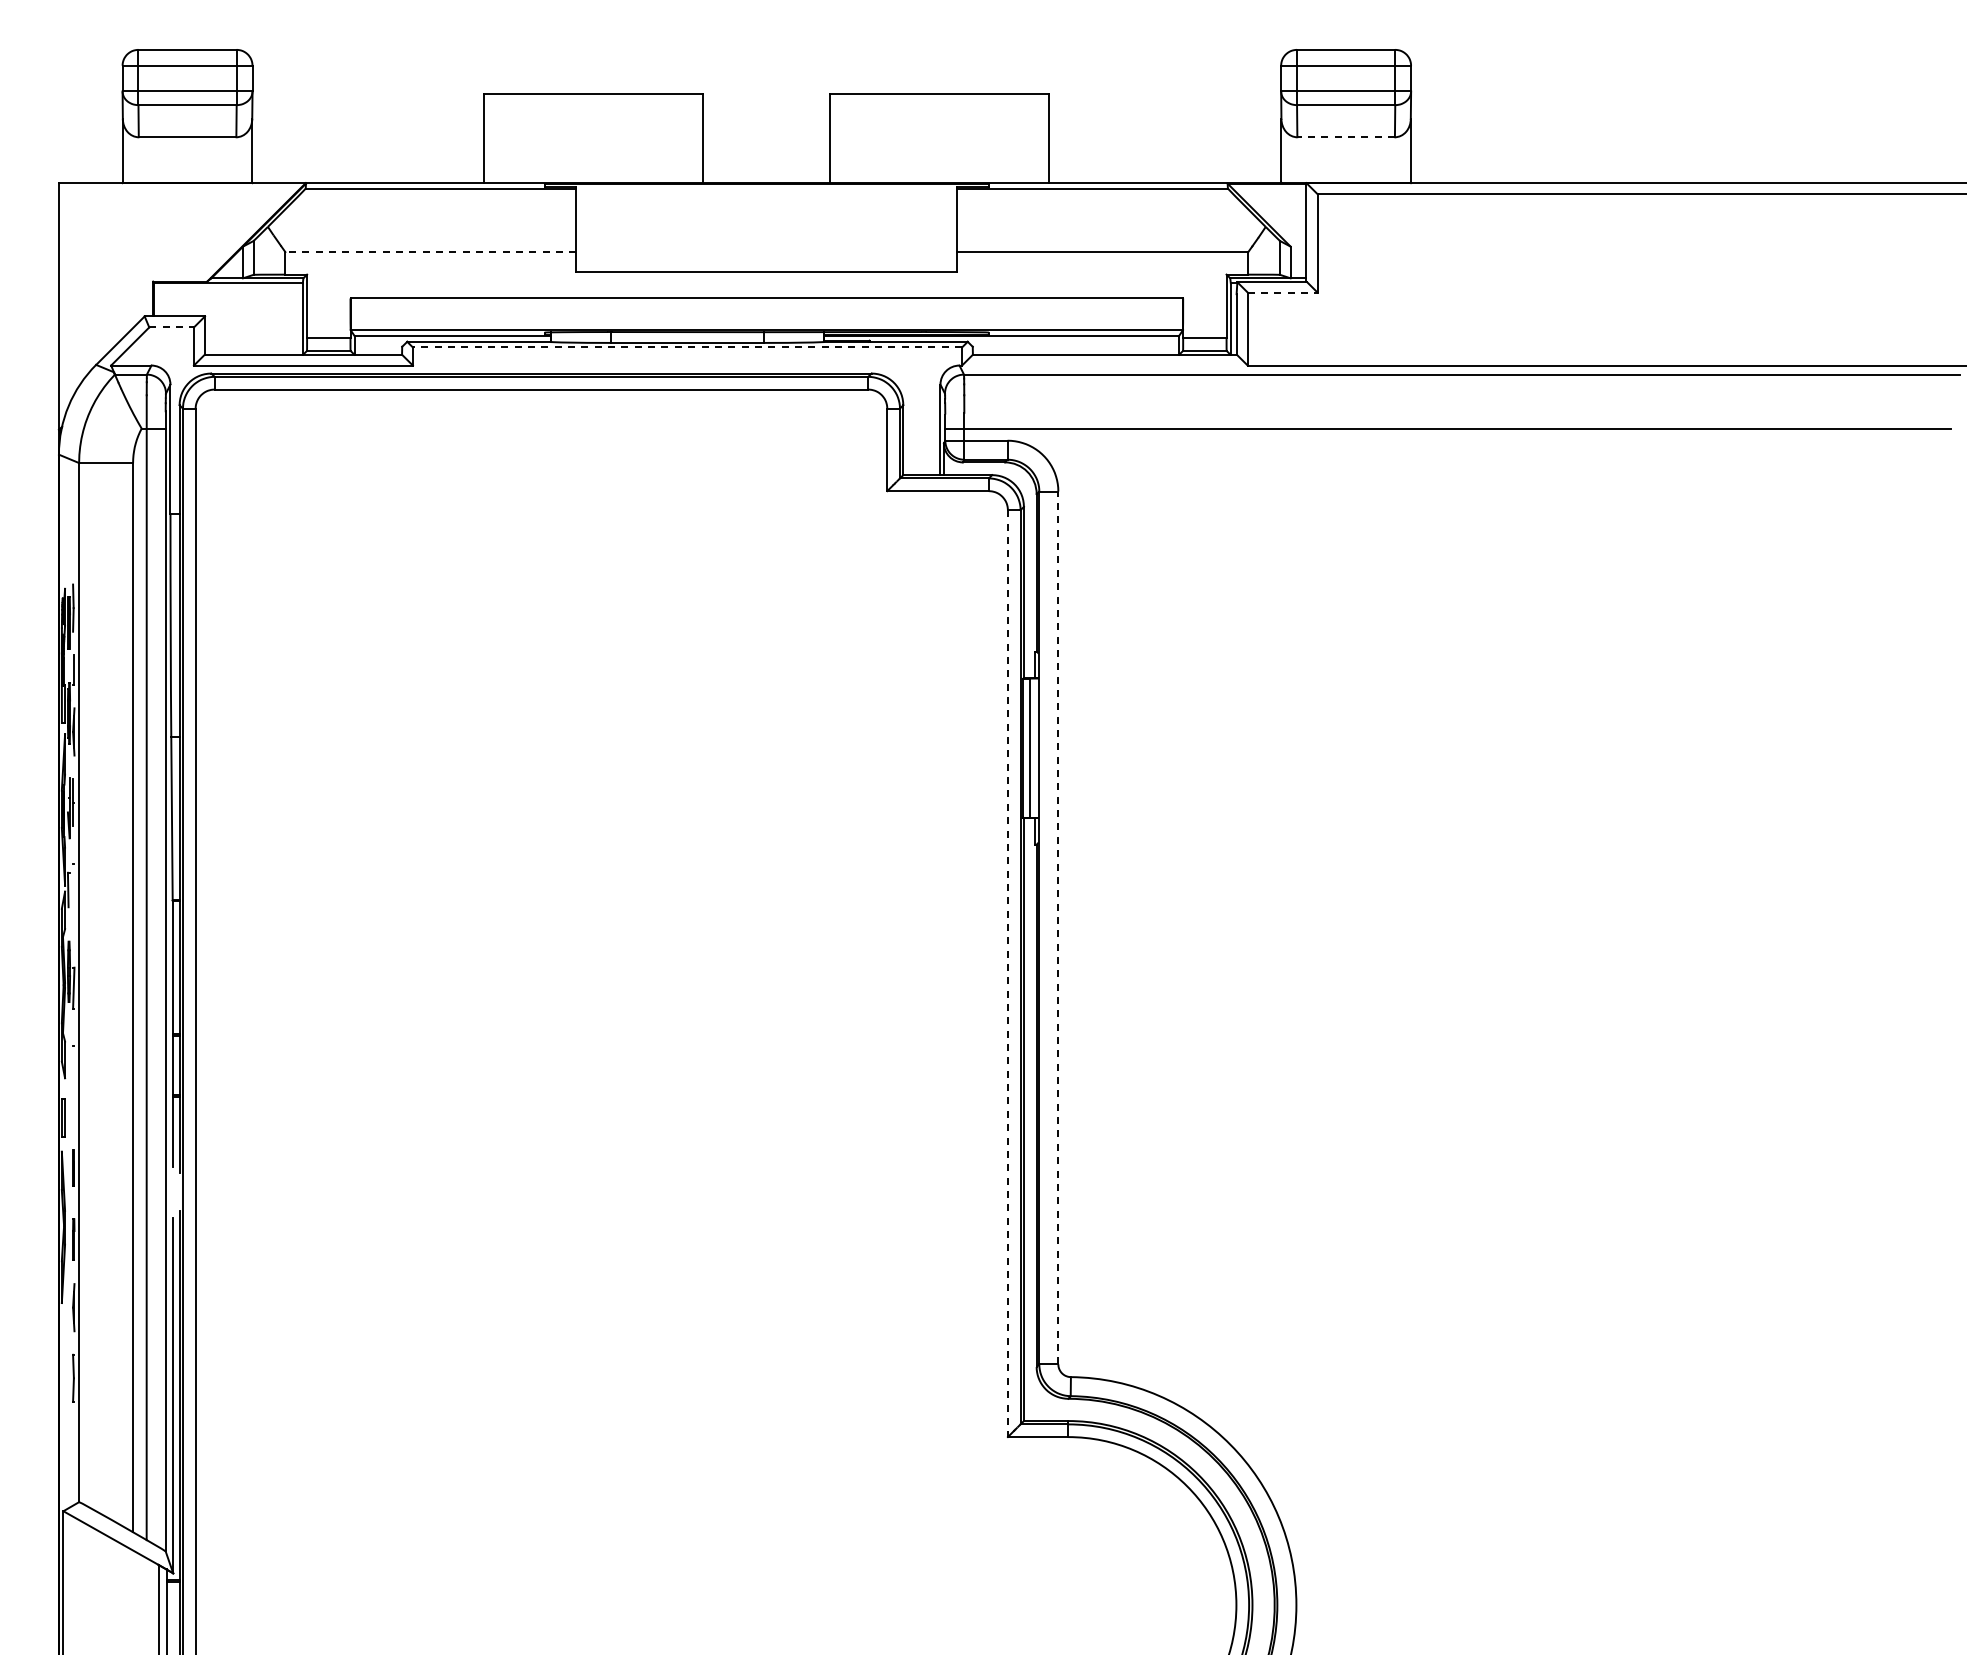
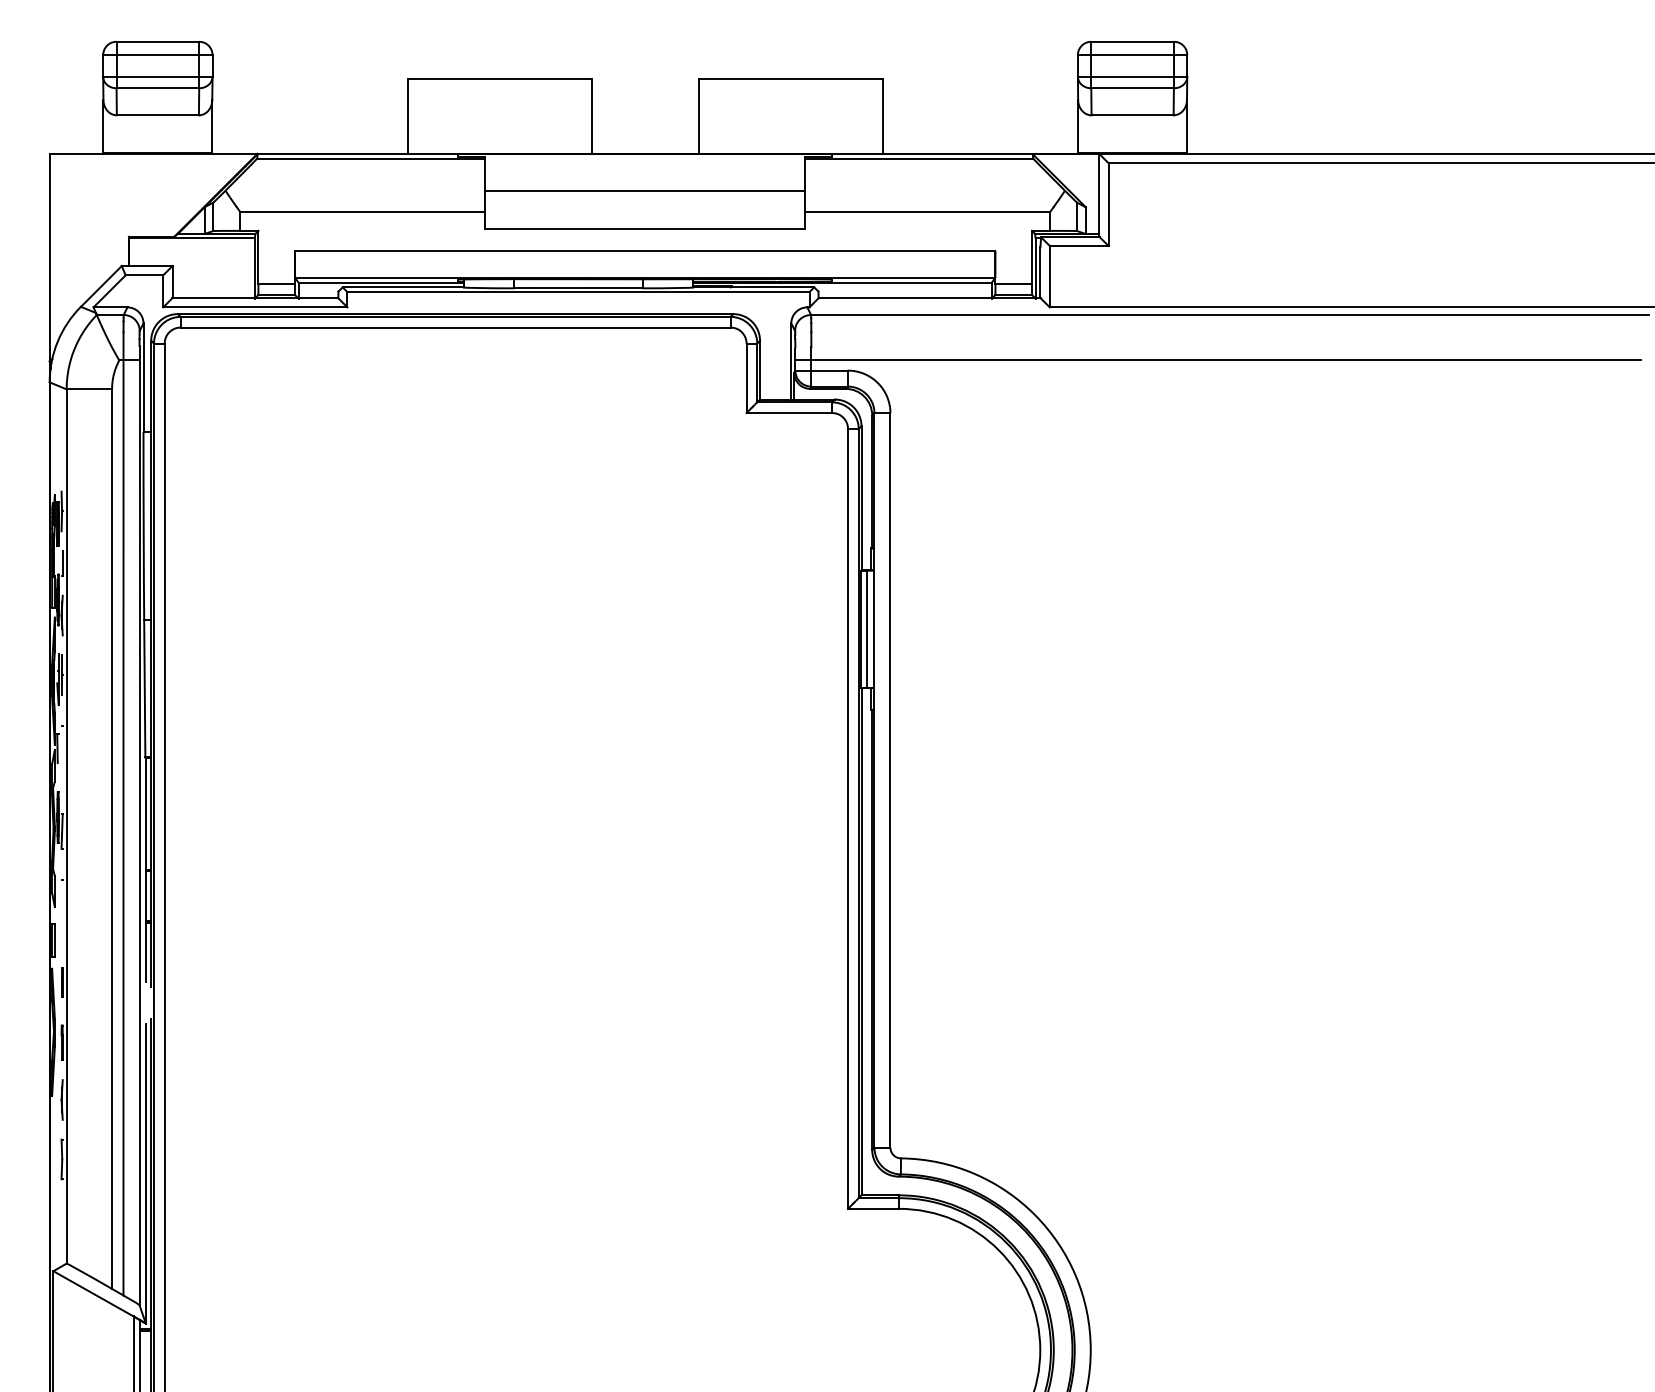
line: (1346, 137) -> (1132, 115), dashed -> solid
line: (766, 227) -> (644, 191), added
line: (430, 252) -> (362, 212), dashed -> solid
line: (1282, 292) -> (1079, 245), dashed -> solid
line: (172, 327) -> (145, 275), dashed -> solid
line: (687, 347) -> (578, 292), dashed -> solid
line: (1058, 927) -> (890, 780), dashed -> solid
line: (1007, 974) -> (847, 819), dashed -> solid

